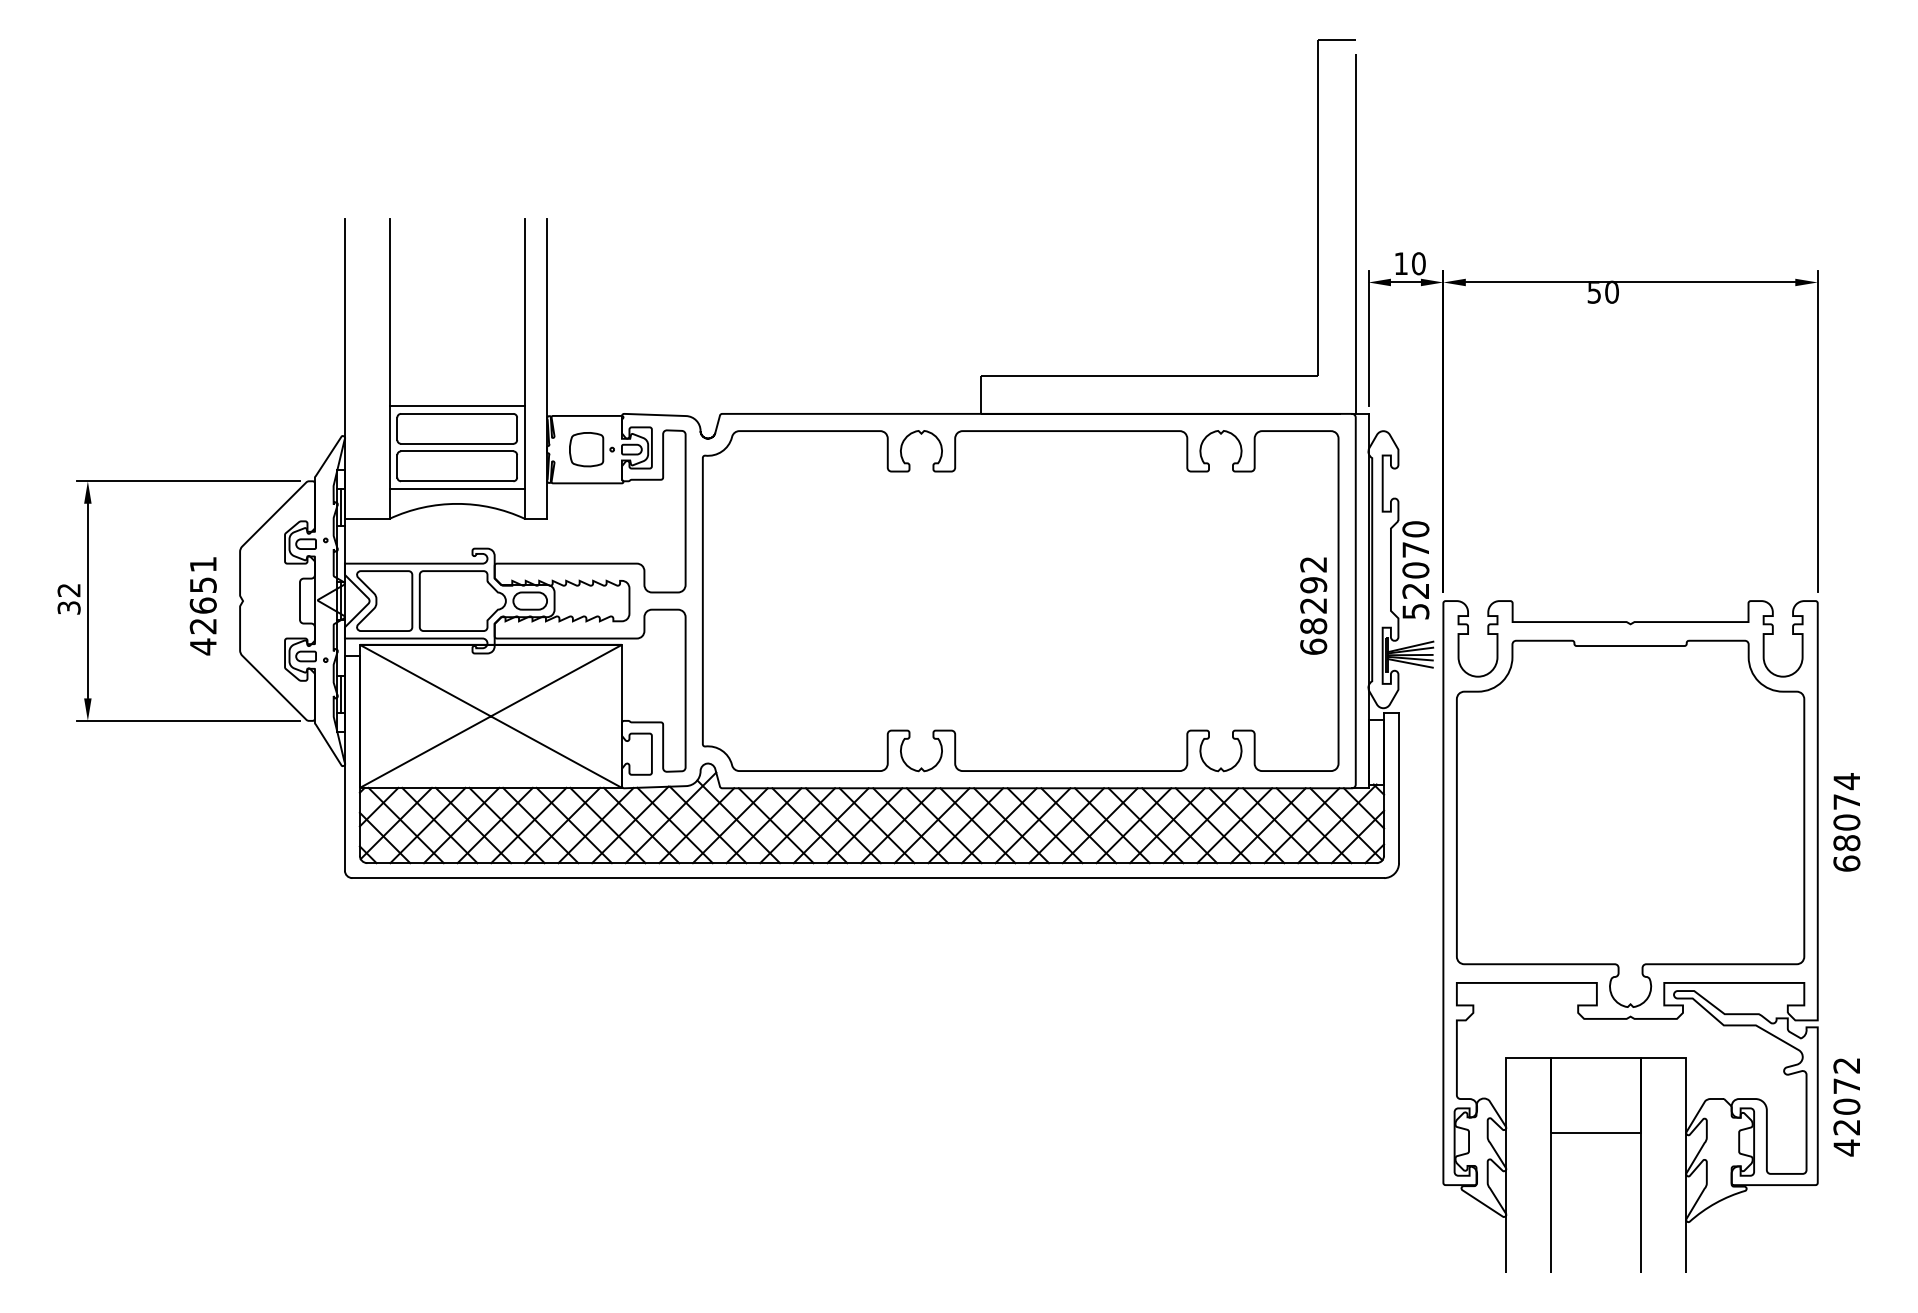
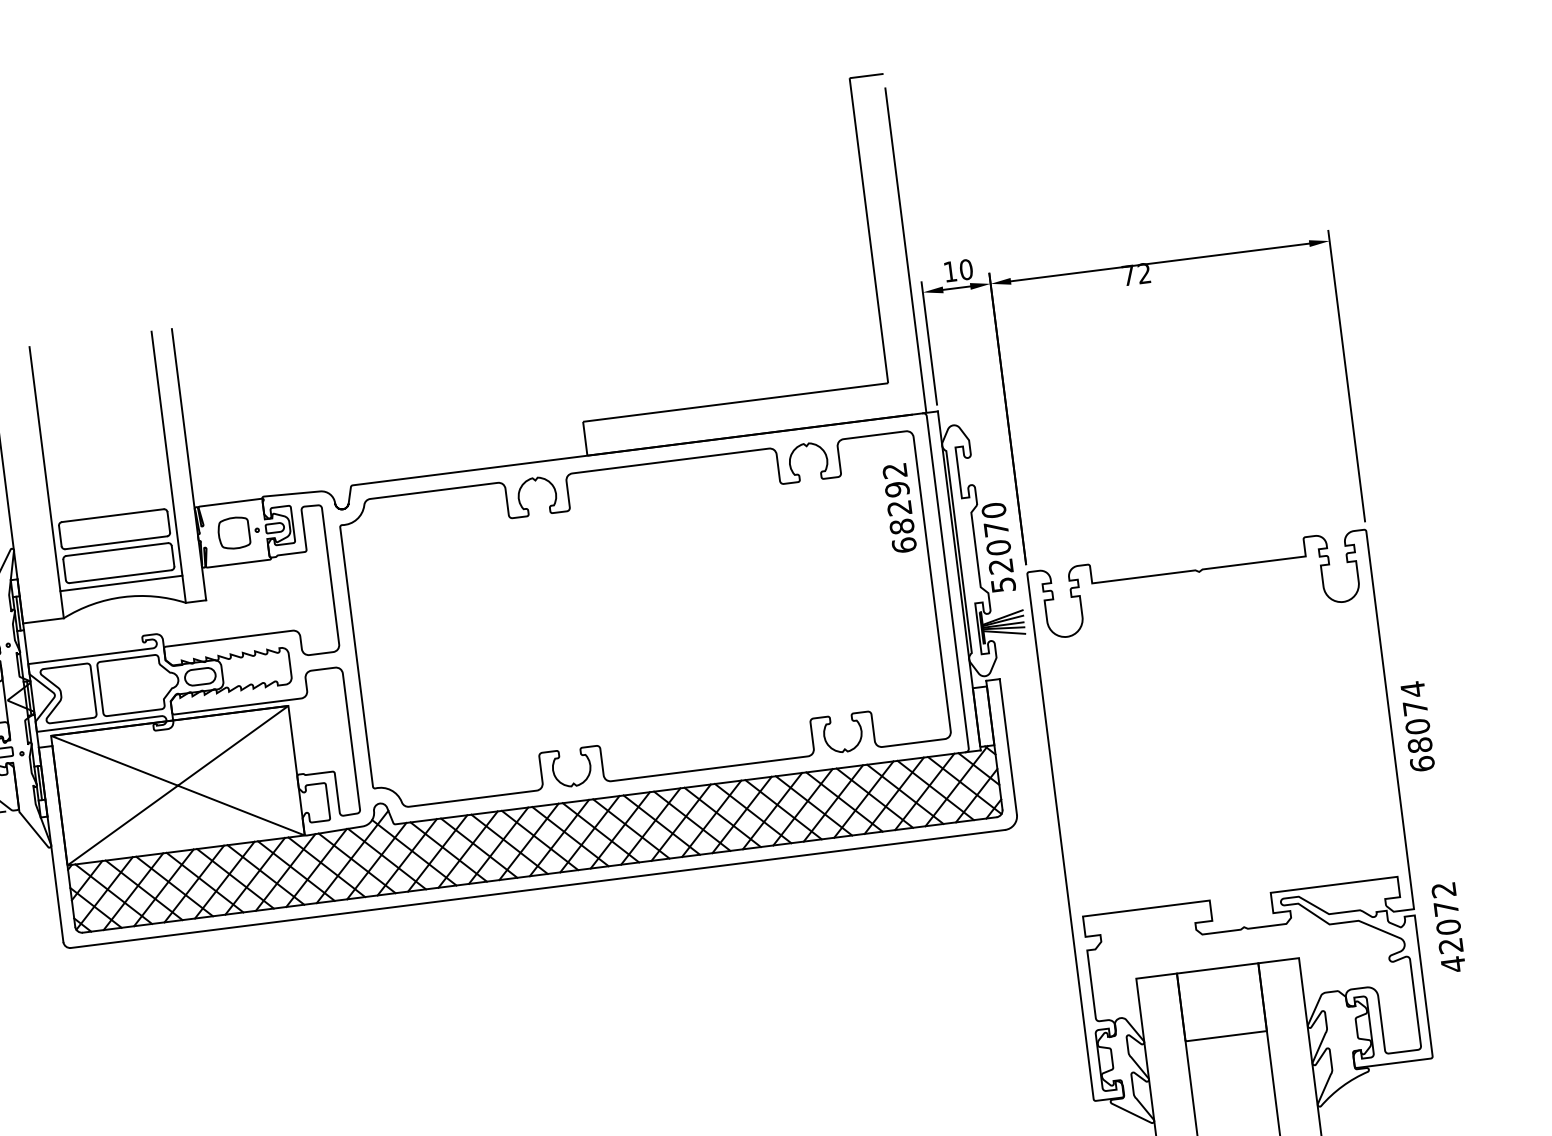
text: (1602, 291) -> (1135, 273), 50 -> 72
line: (456, 406) -> (111, 509), removed
text: (1313, 605) -> (899, 507), moved
part: (1630, 823) -> (1221, 752), removed
text: (1846, 1107) -> (1448, 927), moved

